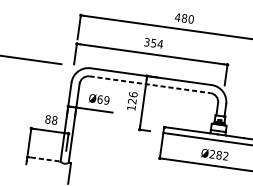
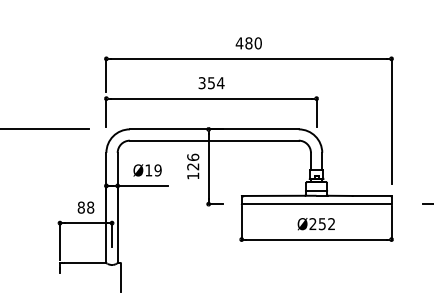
line: (150, 84) -> (214, 140), dashed -> solid
text: (99, 99) -> (148, 170), Ø69 -> Ø19
text: (218, 155) -> (321, 224), Ø282 -> Ø252
line: (45, 159) -> (85, 262), dashed -> solid

